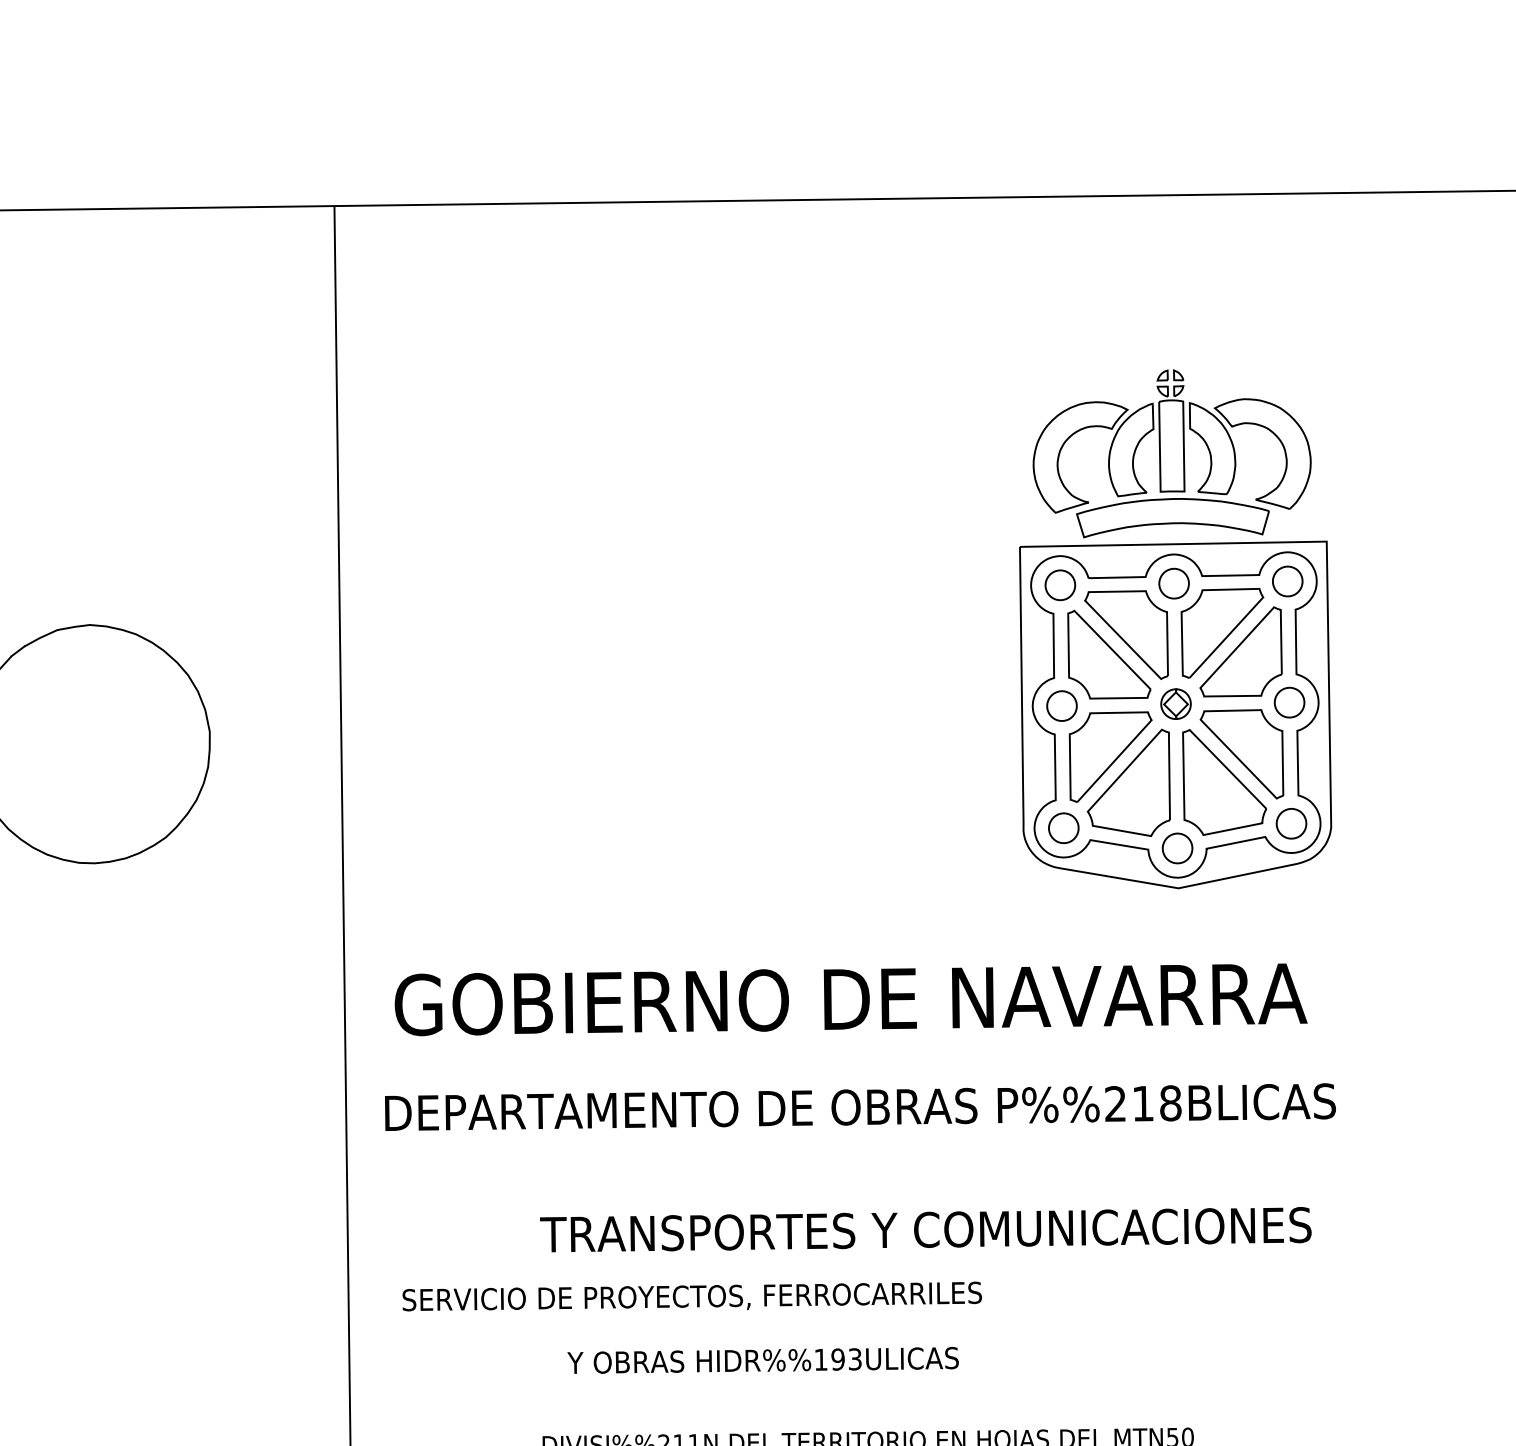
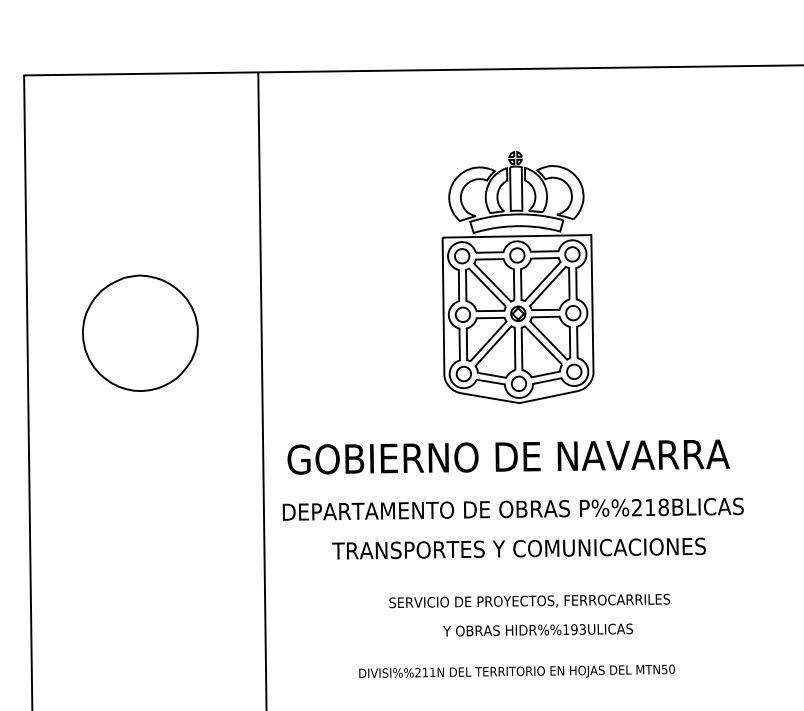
part: (1174, 627) -> (517, 276), moved
text: (924, 1229) -> (518, 548), moved
text: (691, 1295) -> (529, 600), moved
text: (761, 1359) -> (537, 629), moved

